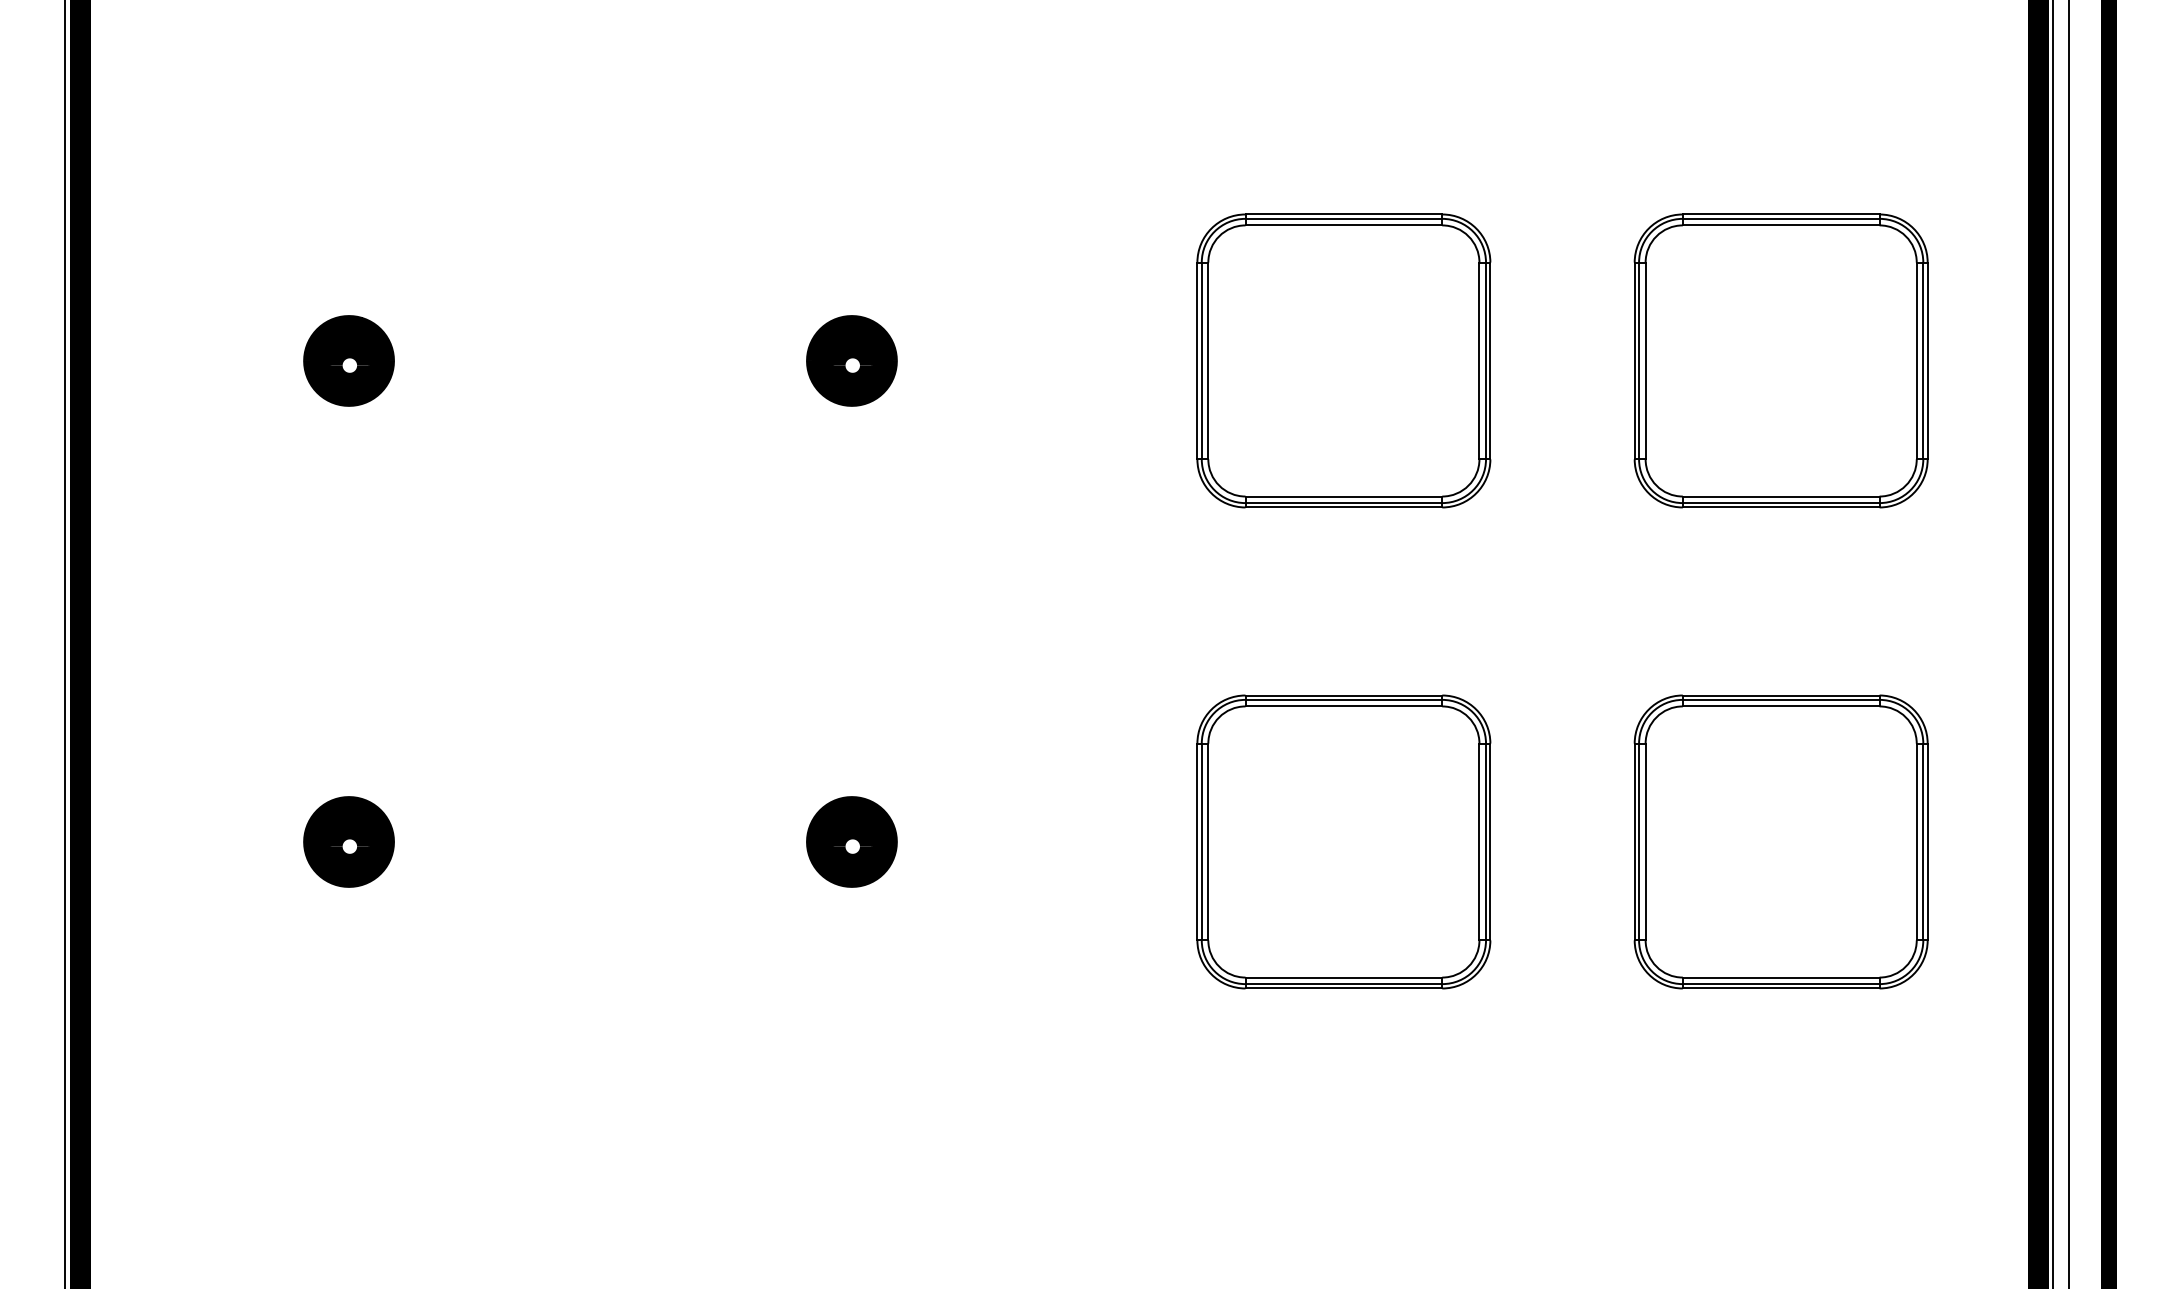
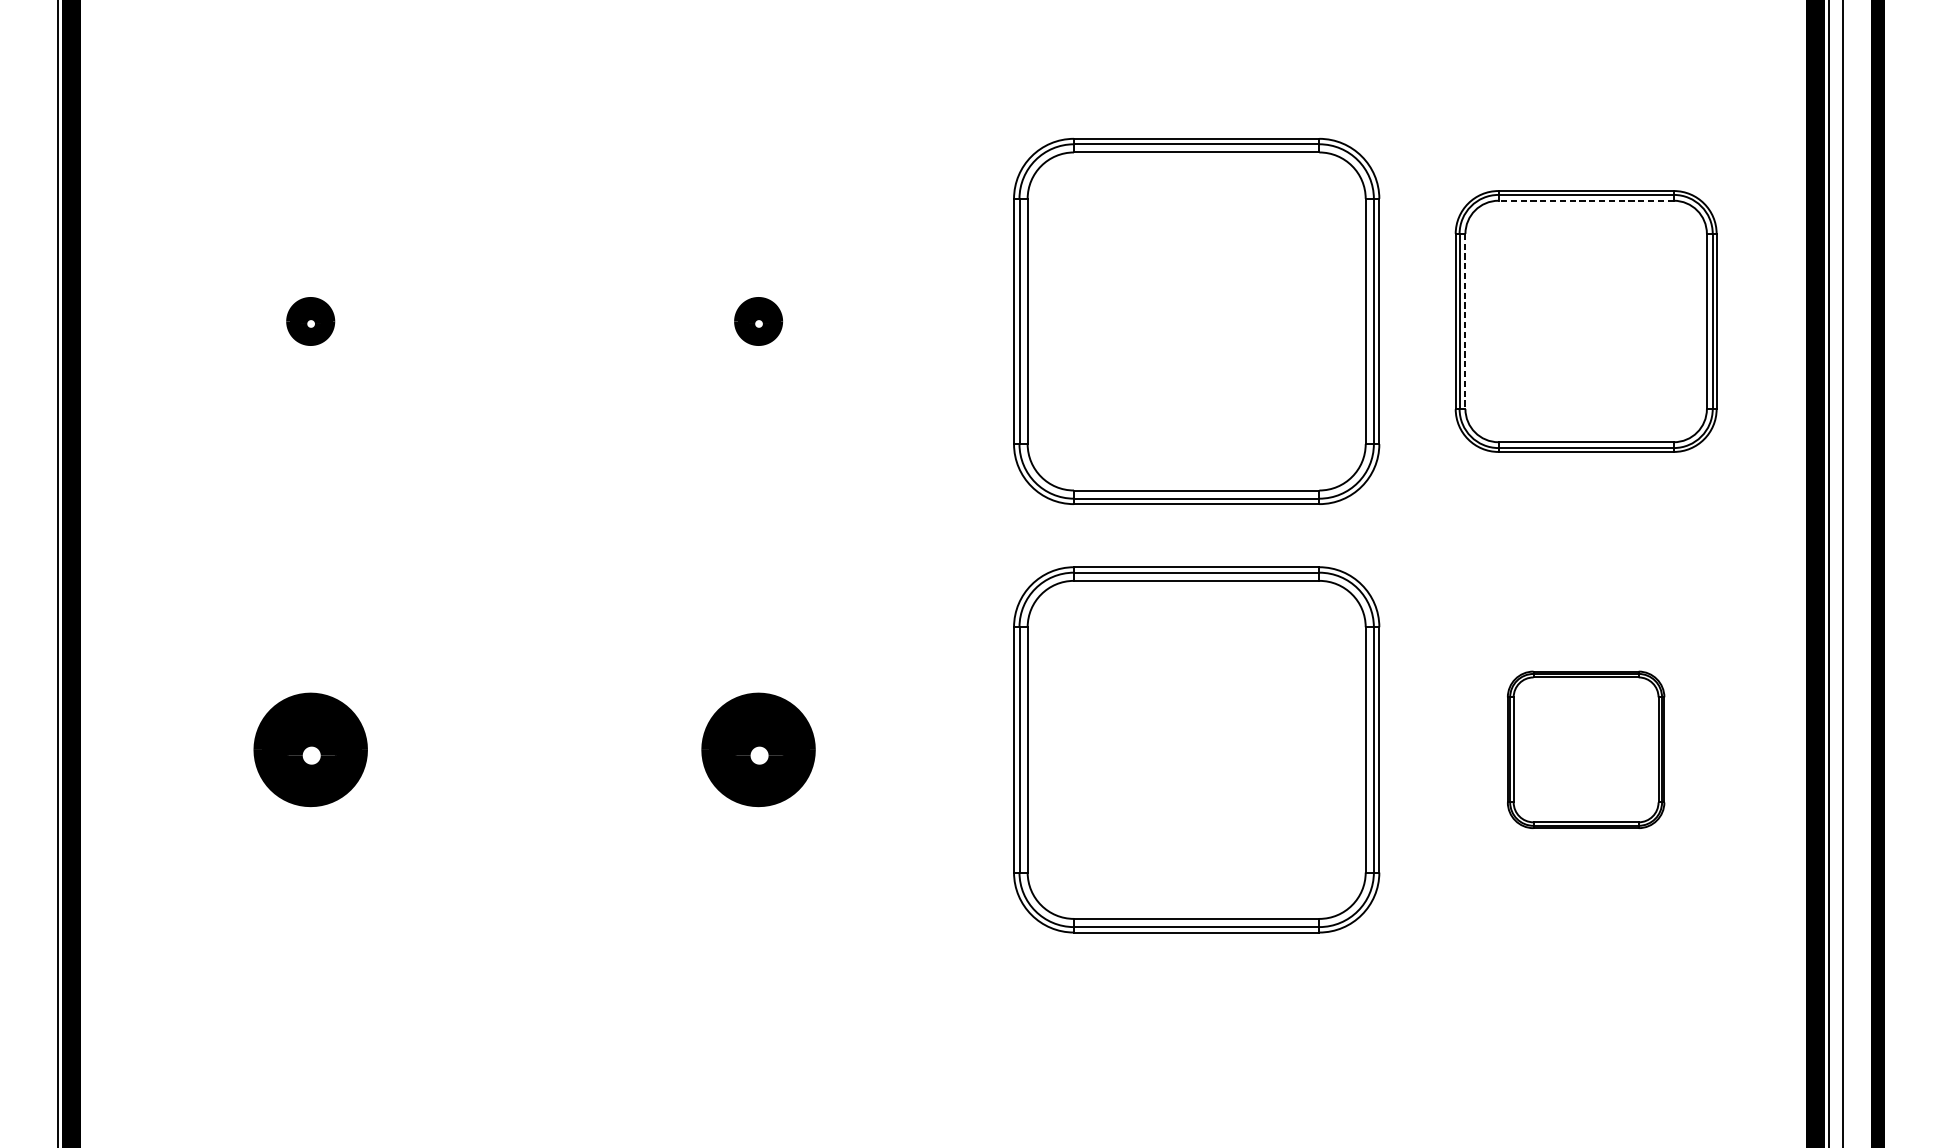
line: (1780, 225) -> (1585, 200), solid -> dashed
part: (348, 360) -> (310, 321), size x0.6
part: (851, 360) -> (758, 321), size x0.6
part: (1343, 360) -> (1196, 321), size x1.4
line: (1645, 361) -> (1465, 321), solid -> dashed
part: (348, 841) -> (310, 749), size x1.4
part: (851, 841) -> (758, 749), size x1.4
part: (1343, 841) -> (1196, 749), size x1.4
part: (1780, 841) -> (1585, 749), size x0.6

